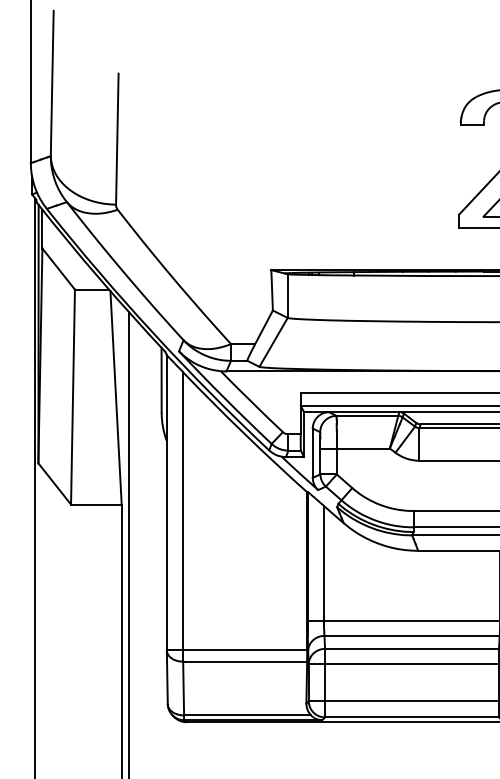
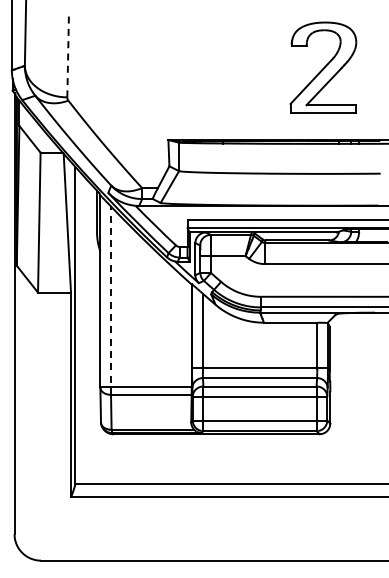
line: (117, 138) -> (68, 54), solid -> dashed
line: (183, 516) -> (111, 300), solid -> dashed

